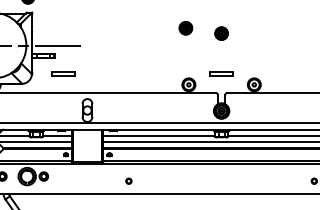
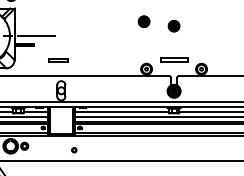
part: (63, 73) -> (58, 59), moved
part: (221, 73) -> (173, 59), size x1.4
part: (128, 180) -> (73, 149), moved

